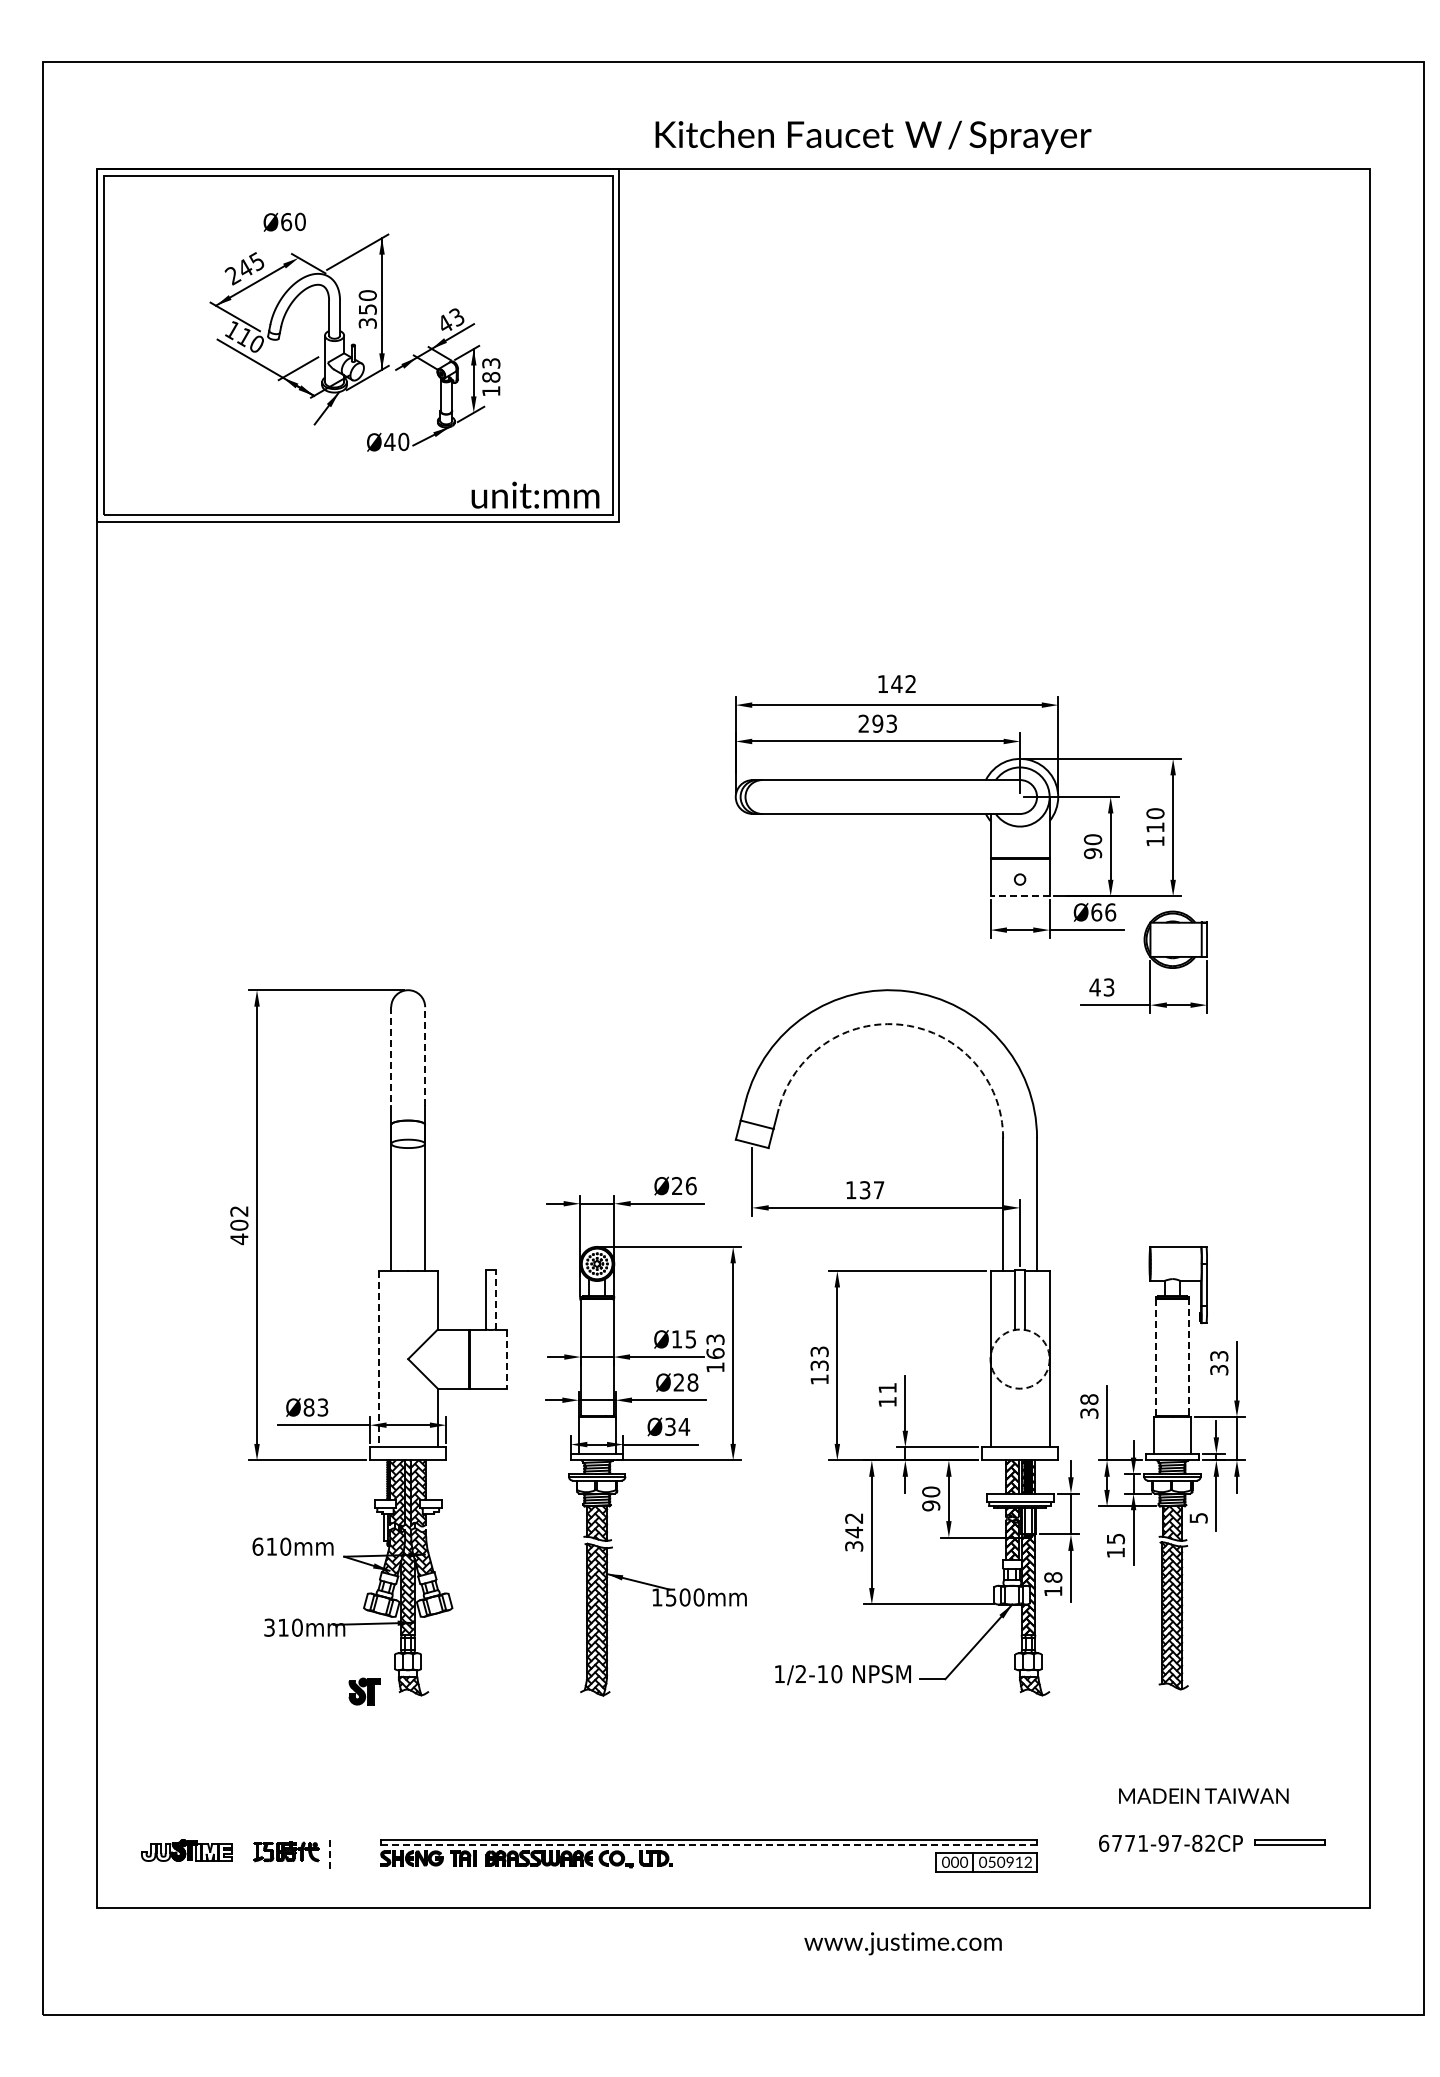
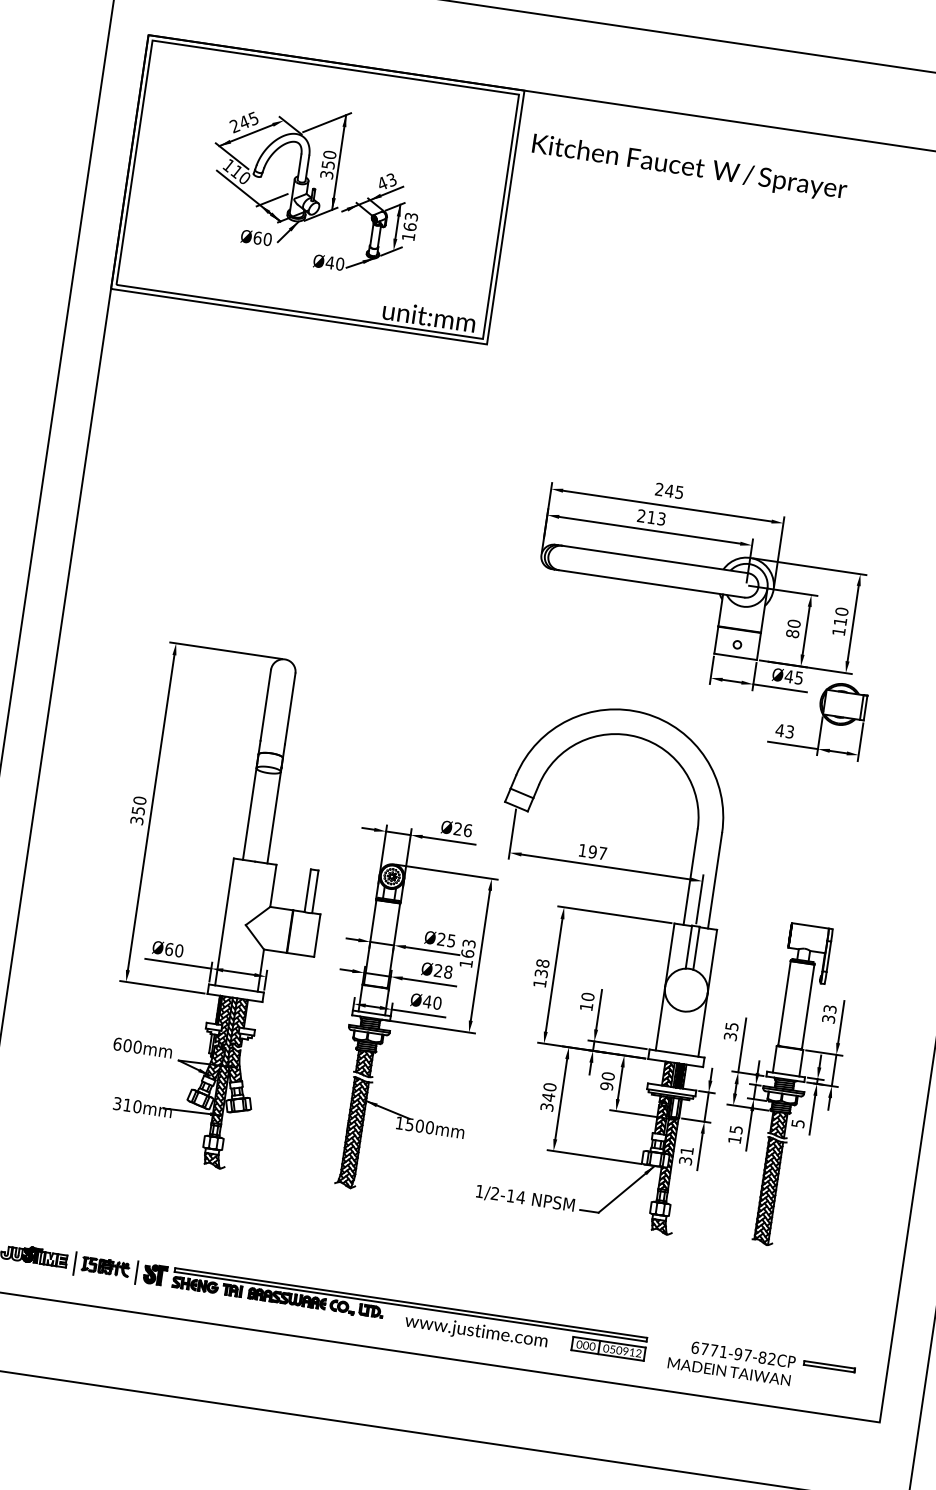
text: (873, 137) -> (689, 168), moved
text: (284, 221) -> (256, 237), moved
text: (491, 376) -> (410, 226), 183 -> 163
text: (896, 684) -> (669, 491), 142 -> 245
text: (877, 723) -> (651, 517), 293 -> 213
text: (1093, 853) -> (793, 633), 90 -> 80
line: (1020, 896) -> (735, 657), dashed -> solid
text: (1103, 912) -> (793, 677), Ø66 -> Ø45
arc: (903, 1025) -> (637, 737), dashed -> solid
line: (425, 1055) -> (290, 708), dashed -> solid
line: (391, 1056) -> (265, 705), dashed -> solid
text: (864, 1190) -> (592, 852), 137 -> 197
text: (239, 1225) -> (138, 810), 402 -> 350
line: (496, 1299) -> (315, 891), dashed -> solid
text: (676, 1339) -> (441, 939), Ø15 -> Ø25
text: (819, 1351) -> (542, 963), 133 -> 138
line: (1188, 1356) -> (807, 1006), dashed -> solid
line: (1156, 1357) -> (784, 1003), dashed -> solid
circle: (1019, 1358) -> (686, 989), dashed -> solid
line: (378, 1359) -> (224, 922), dashed -> solid
line: (507, 1359) -> (317, 935), dashed -> solid
text: (887, 1387) -> (587, 996), 11 -> 10
text: (1089, 1399) -> (732, 1026), 38 -> 35
text: (315, 1407) -> (173, 950), Ø83 -> Ø60
text: (677, 1426) -> (432, 1002), Ø34 -> Ø40
text: (854, 1518) -> (550, 1087), 342 -> 340
text: (271, 1546) -> (127, 1045), 610mm -> 600mm
text: (1053, 1584) -> (686, 1155), 18 -> 31
text: (836, 1674) -> (520, 1197), 1/2-10 -> 1/2-14
part: (364, 1691) -> (155, 1274), moved
text: (1203, 1795) -> (729, 1371), moved
line: (708, 1844) -> (410, 1306), dashed -> solid
line: (243, 1853) -> (74, 1263), added
line: (329, 1853) -> (136, 1272), dashed -> solid
text: (902, 1943) -> (475, 1331), moved

